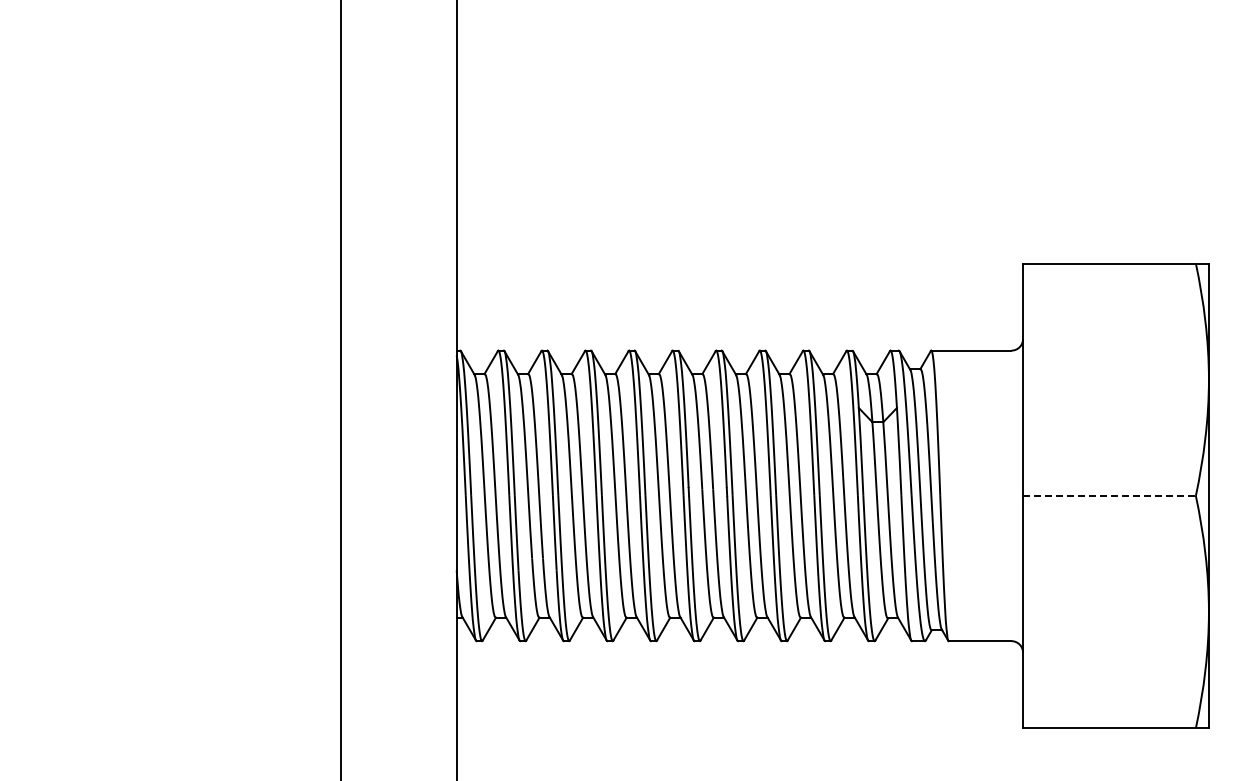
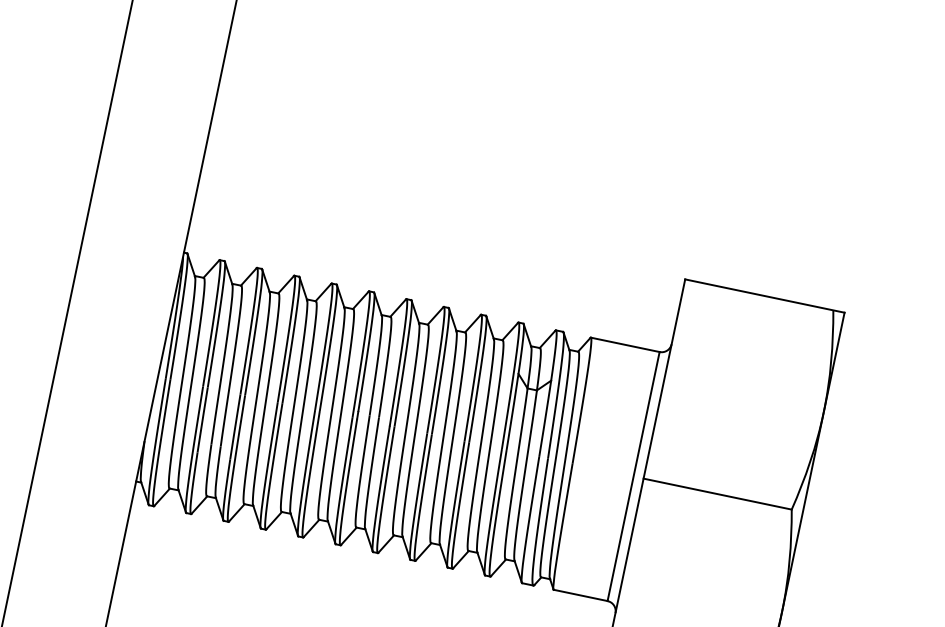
line: (1011, 495) -> (633, 476), added
line: (1109, 495) -> (717, 493), dashed -> solid

